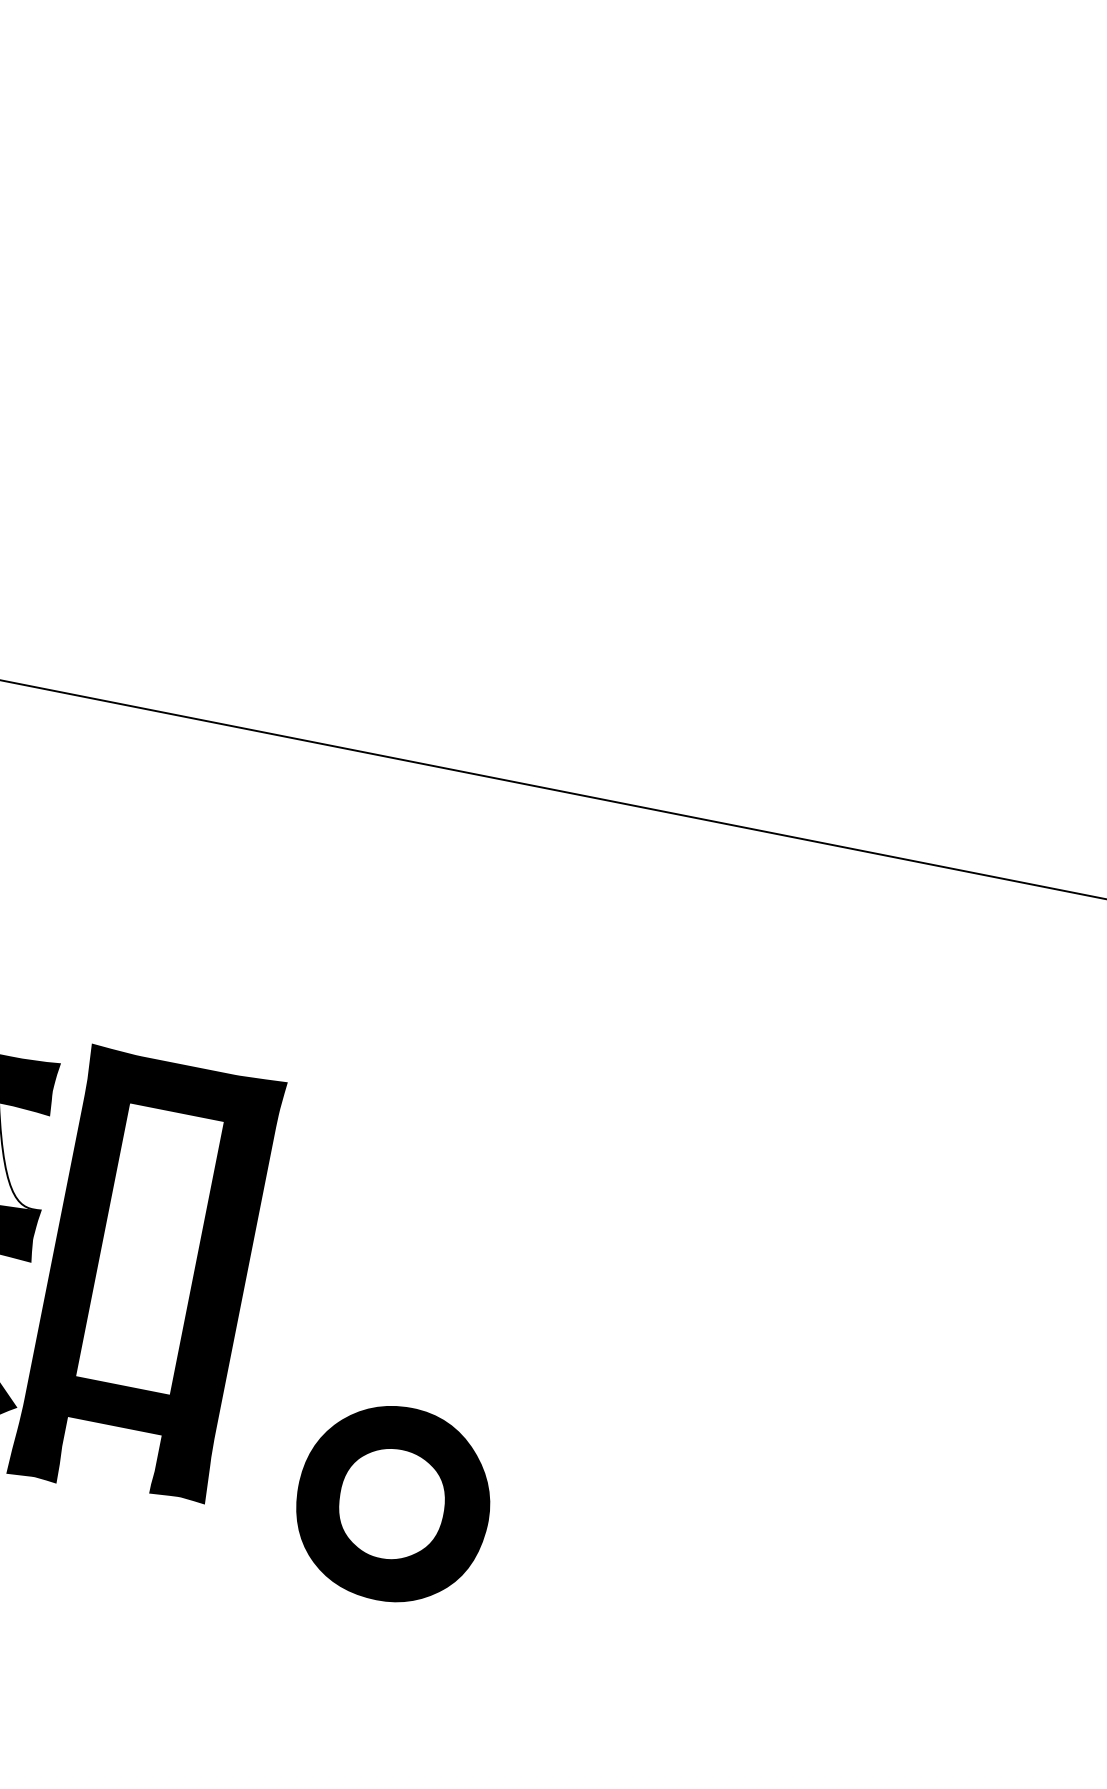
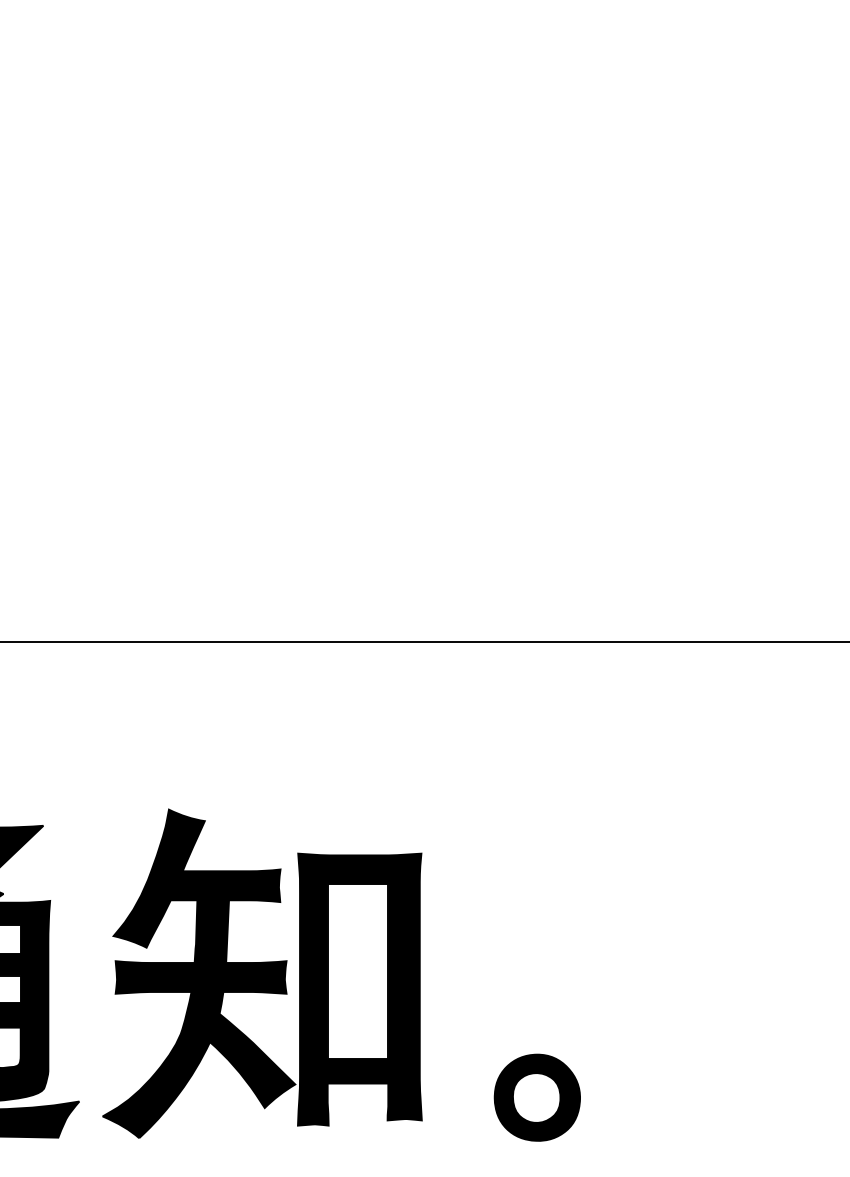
part: (391, 1503) -> (536, 1097), size x0.71

